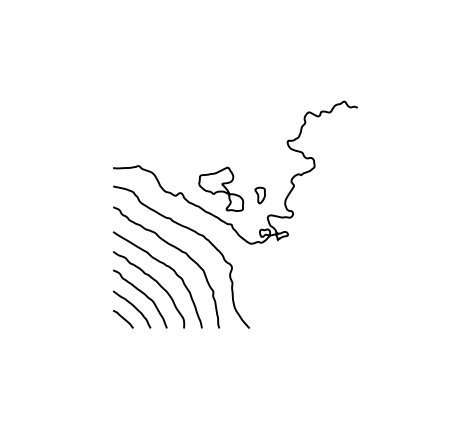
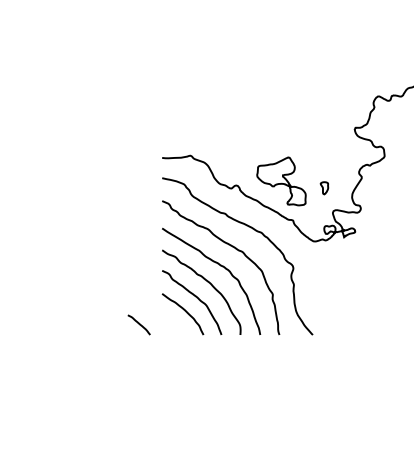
part: (259, 195) -> (323, 188), size x0.7
line: (123, 319) -> (139, 325), moved

